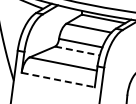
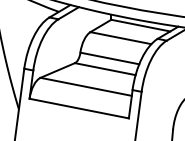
line: (77, 51) -> (105, 69), dashed -> solid
line: (58, 80) -> (79, 109), dashed -> solid

